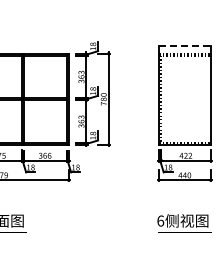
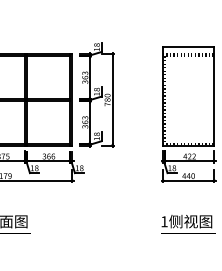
line: (184, 45) -> (188, 46), dashed -> solid
text: (160, 220) -> (164, 221), 6 -> 1

